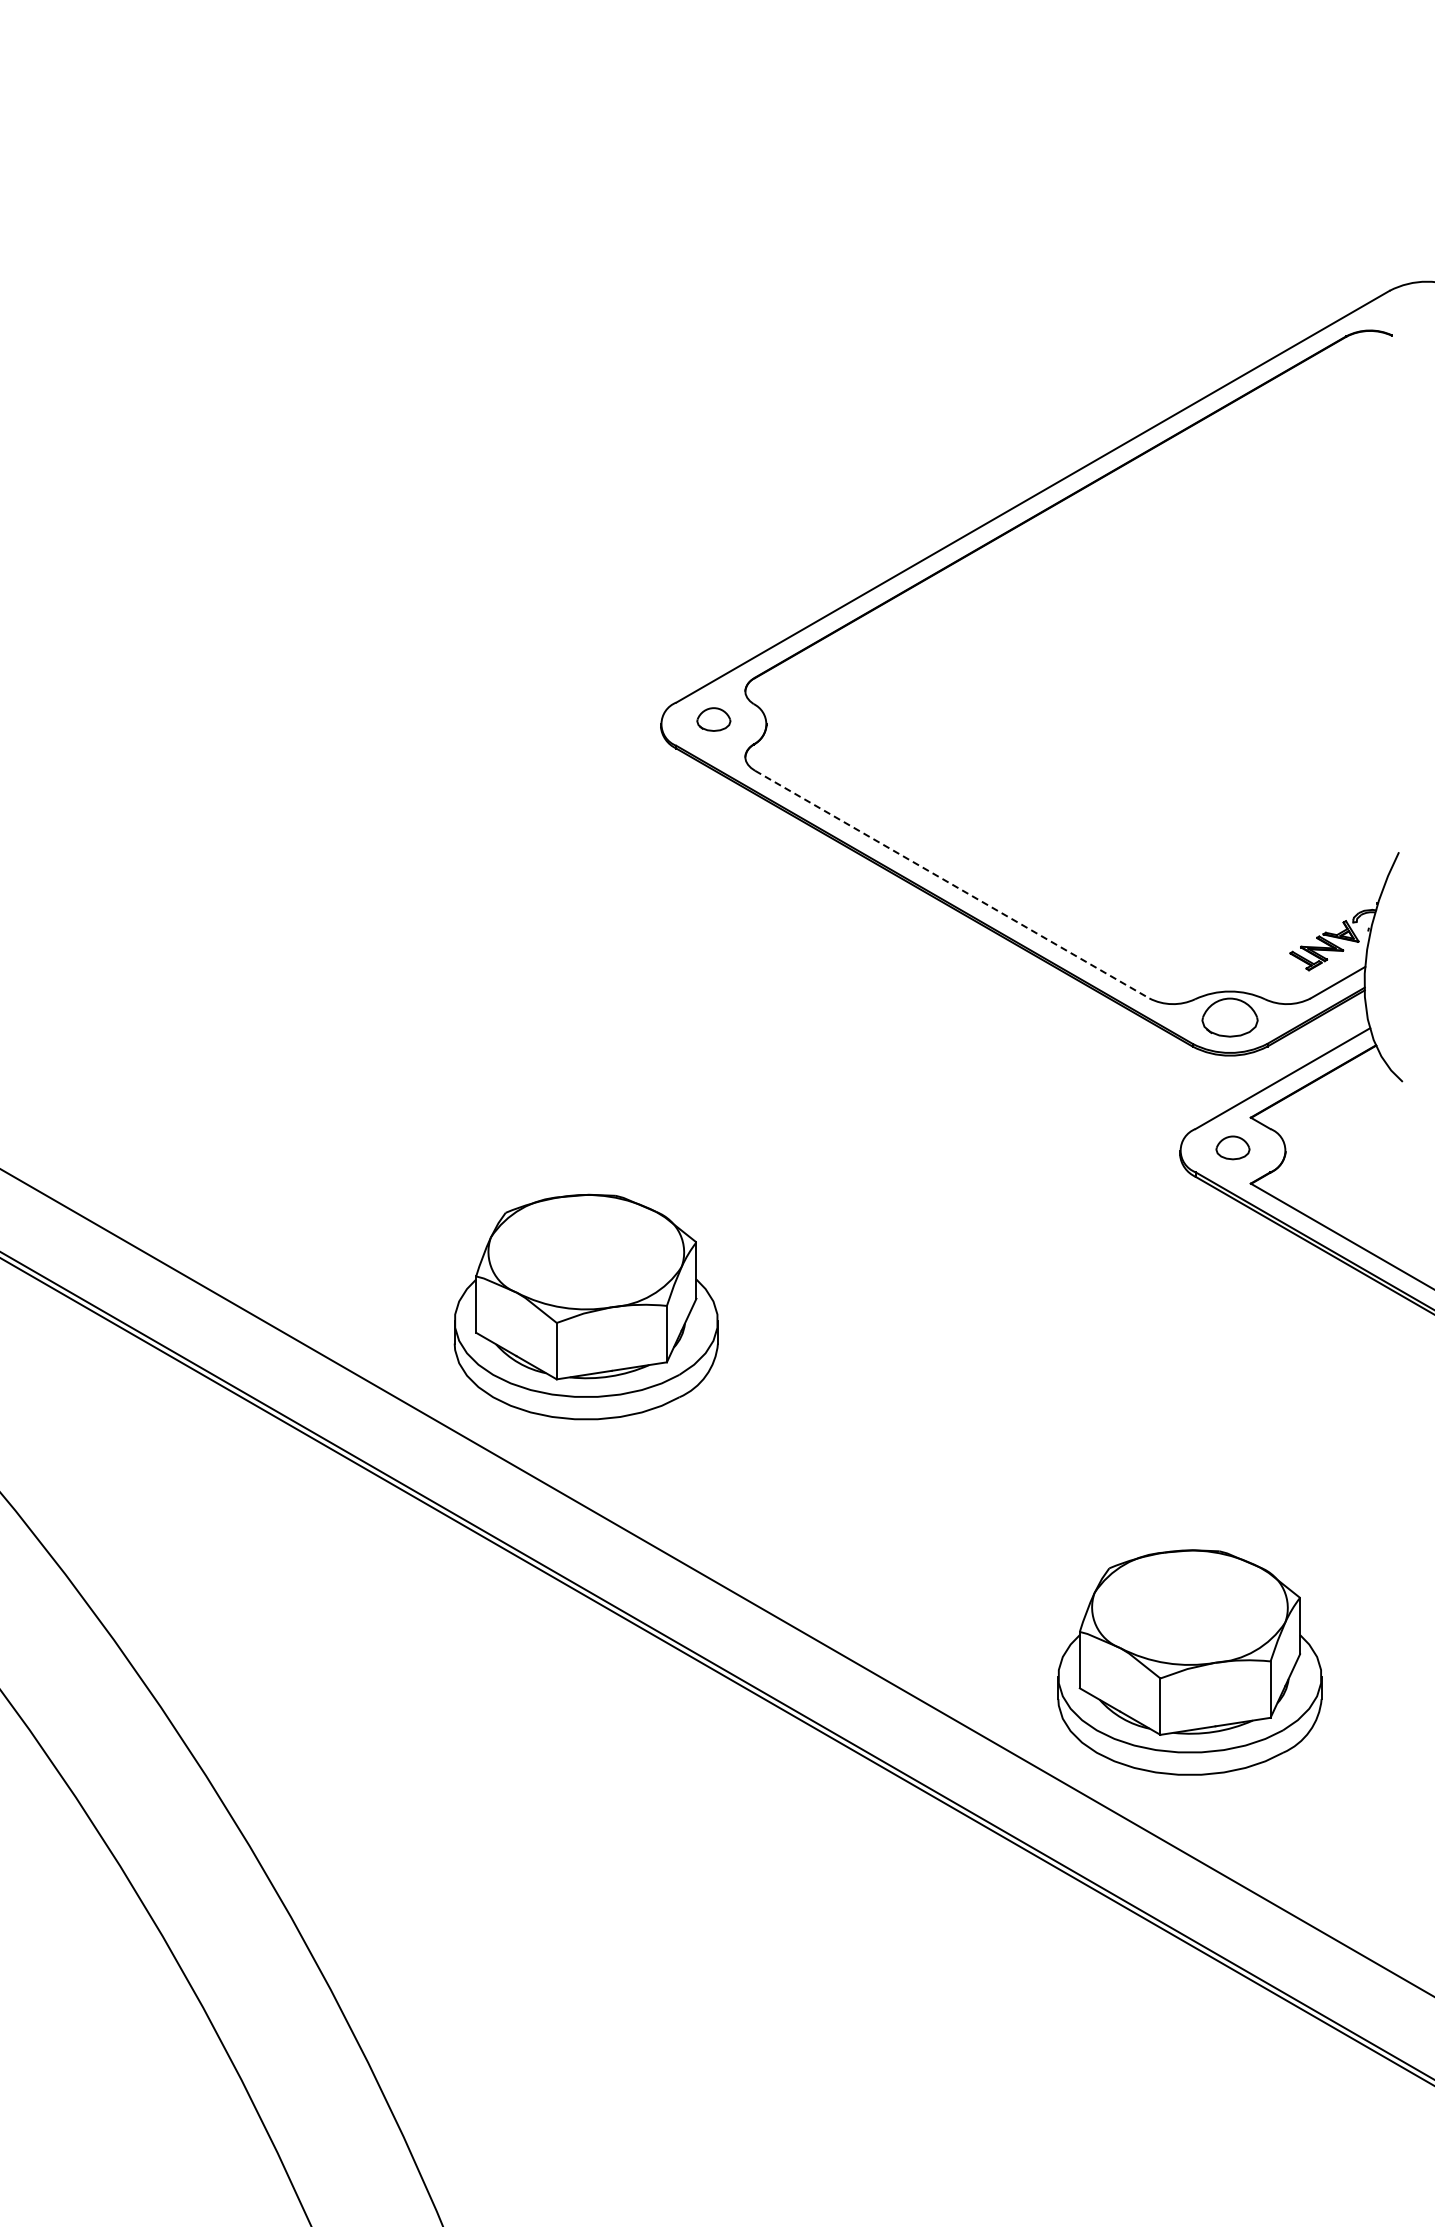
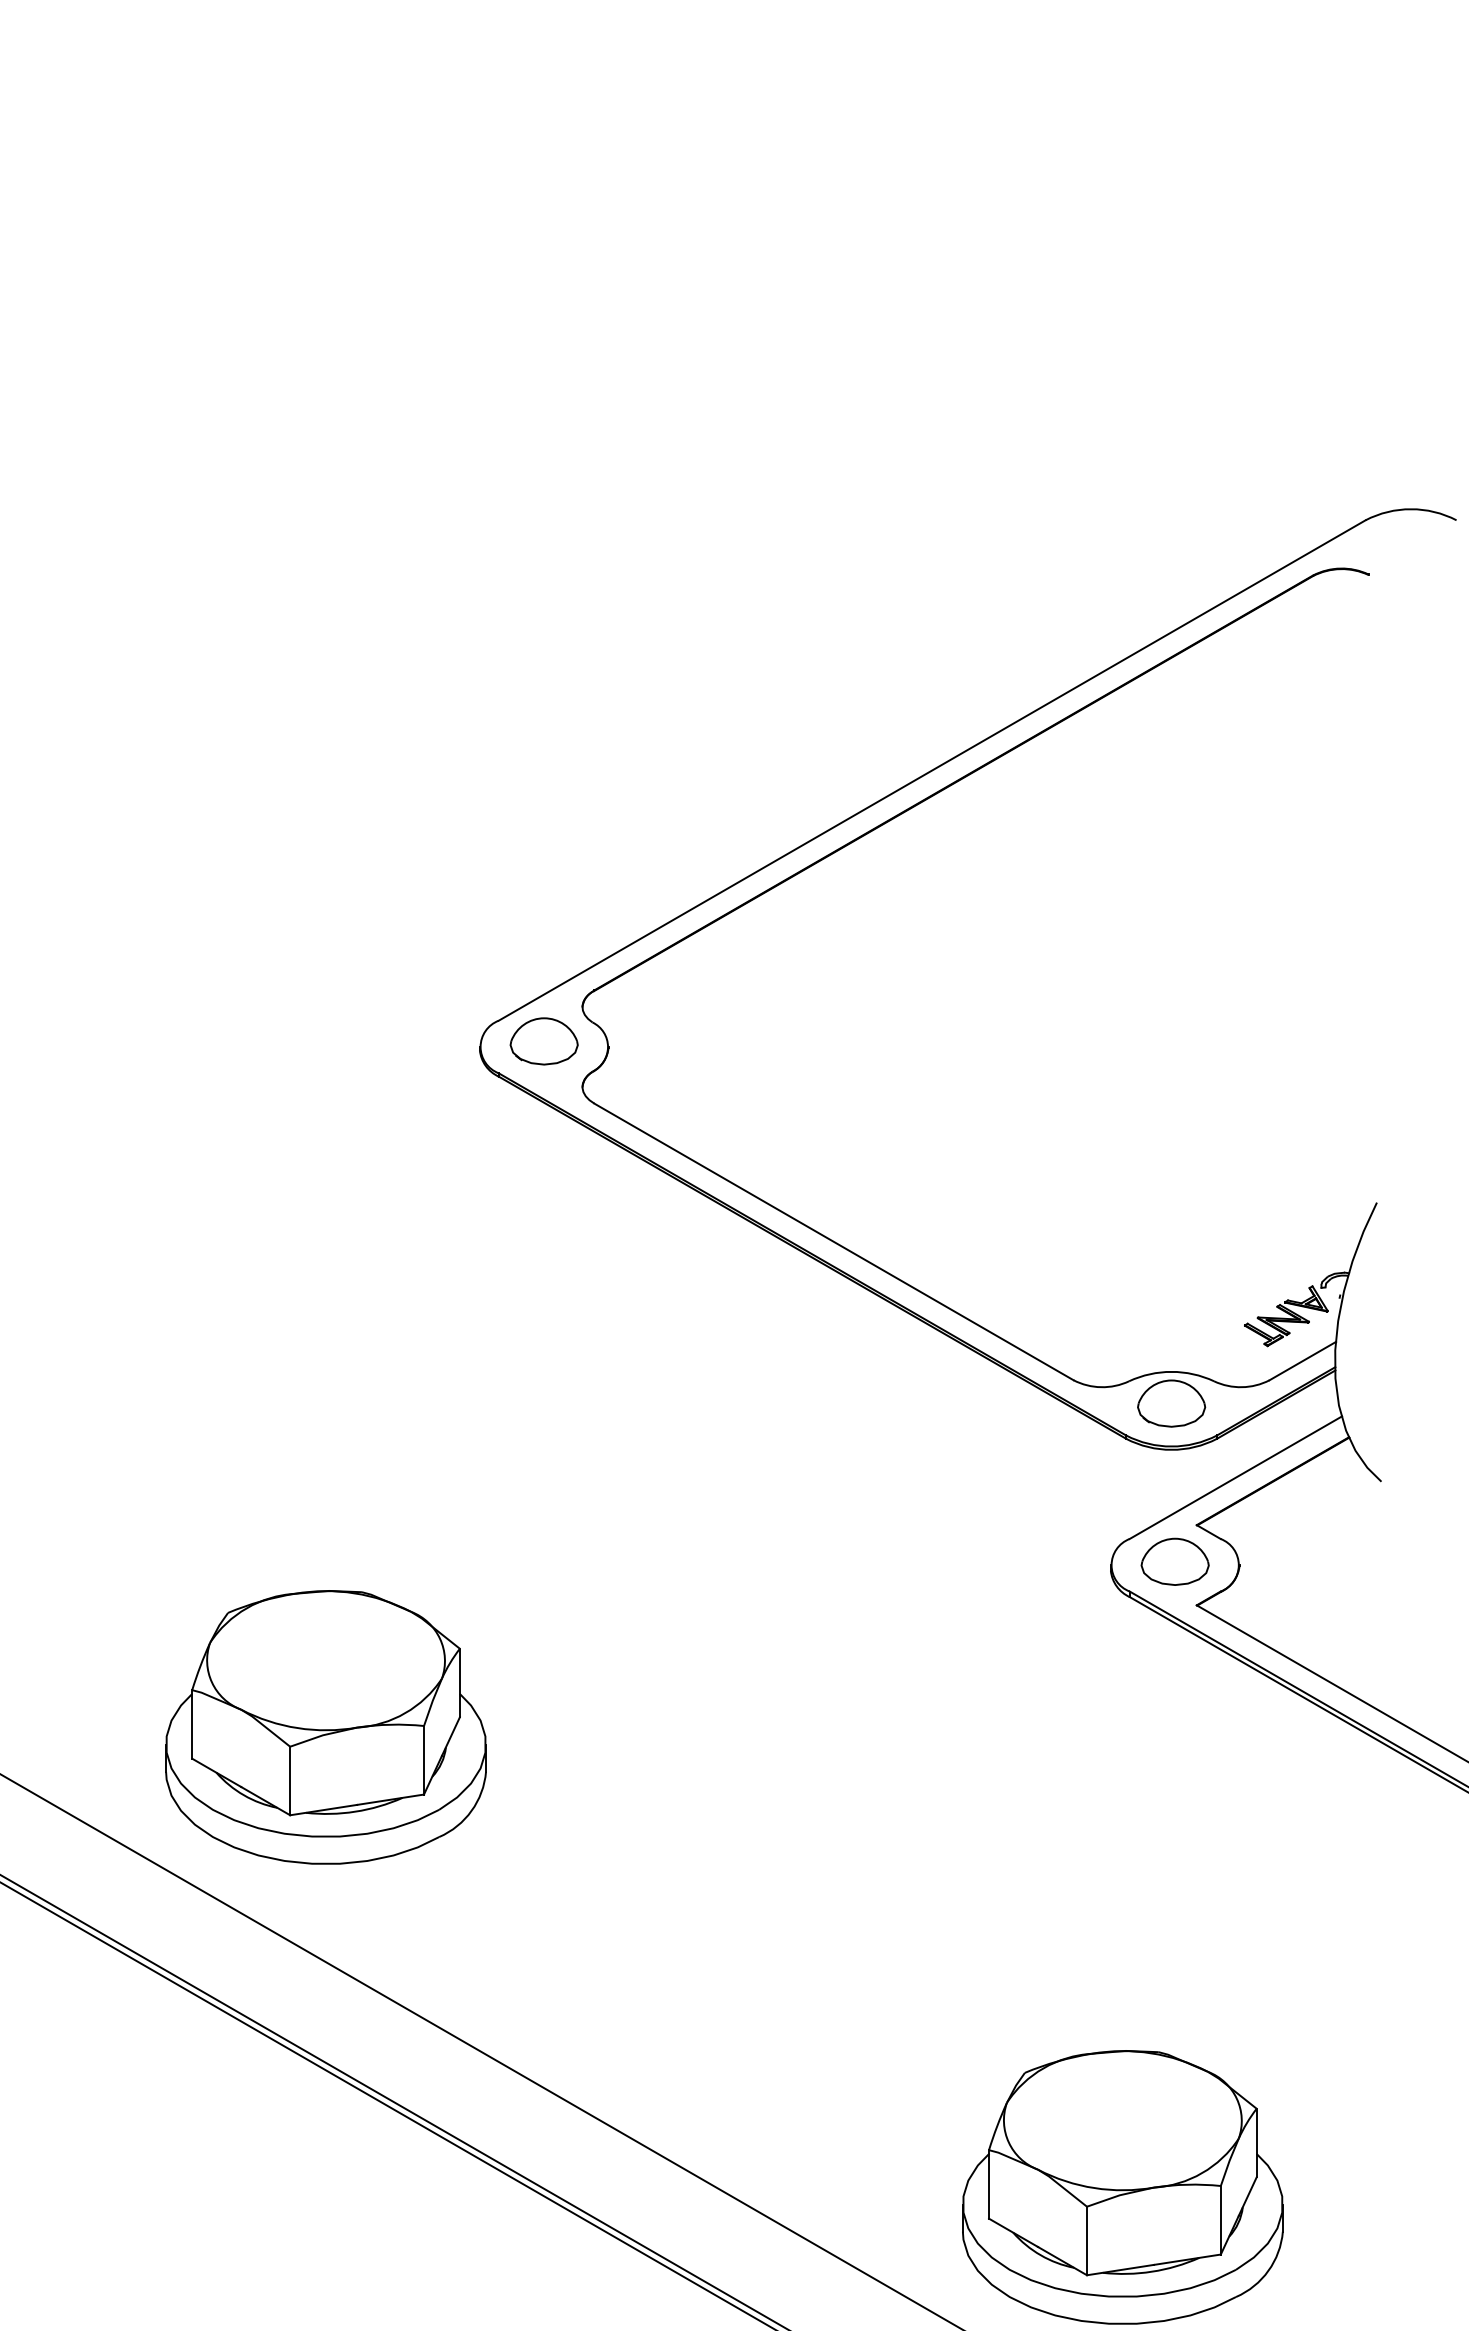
part: (713, 719) -> (543, 1041), size x1.67
line: (952, 884) -> (834, 1241), dashed -> solid
part: (1232, 1147) -> (1174, 1561), size x1.67
part: (585, 1306) -> (325, 1726), moved

